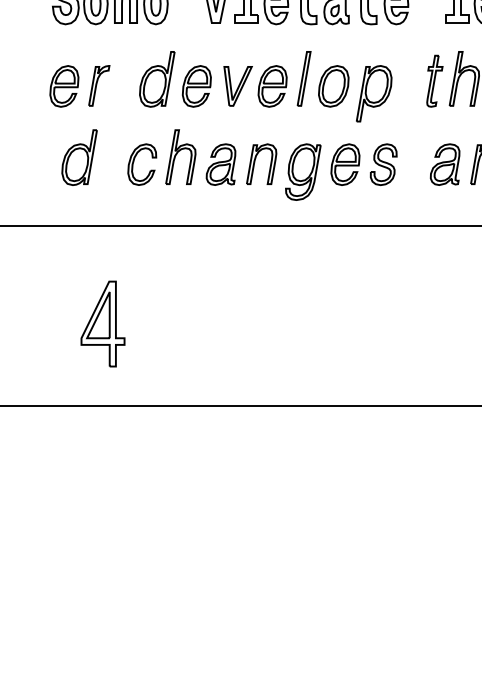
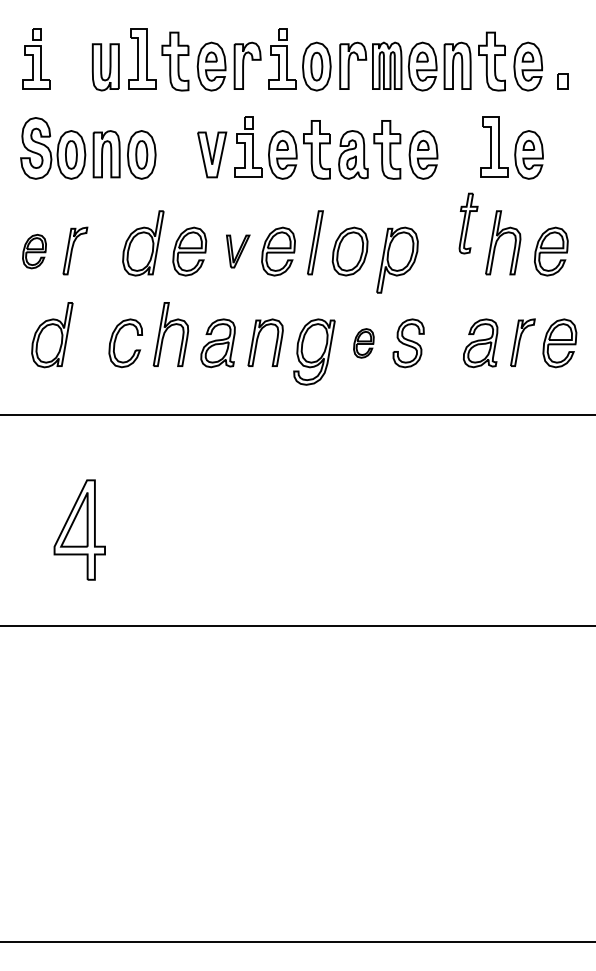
part: (434, 81) -> (468, 223), moved
part: (64, 86) -> (34, 251), size x0.7
part: (238, 86) -> (238, 251), size x0.7
part: (345, 164) -> (363, 343), size x0.6

